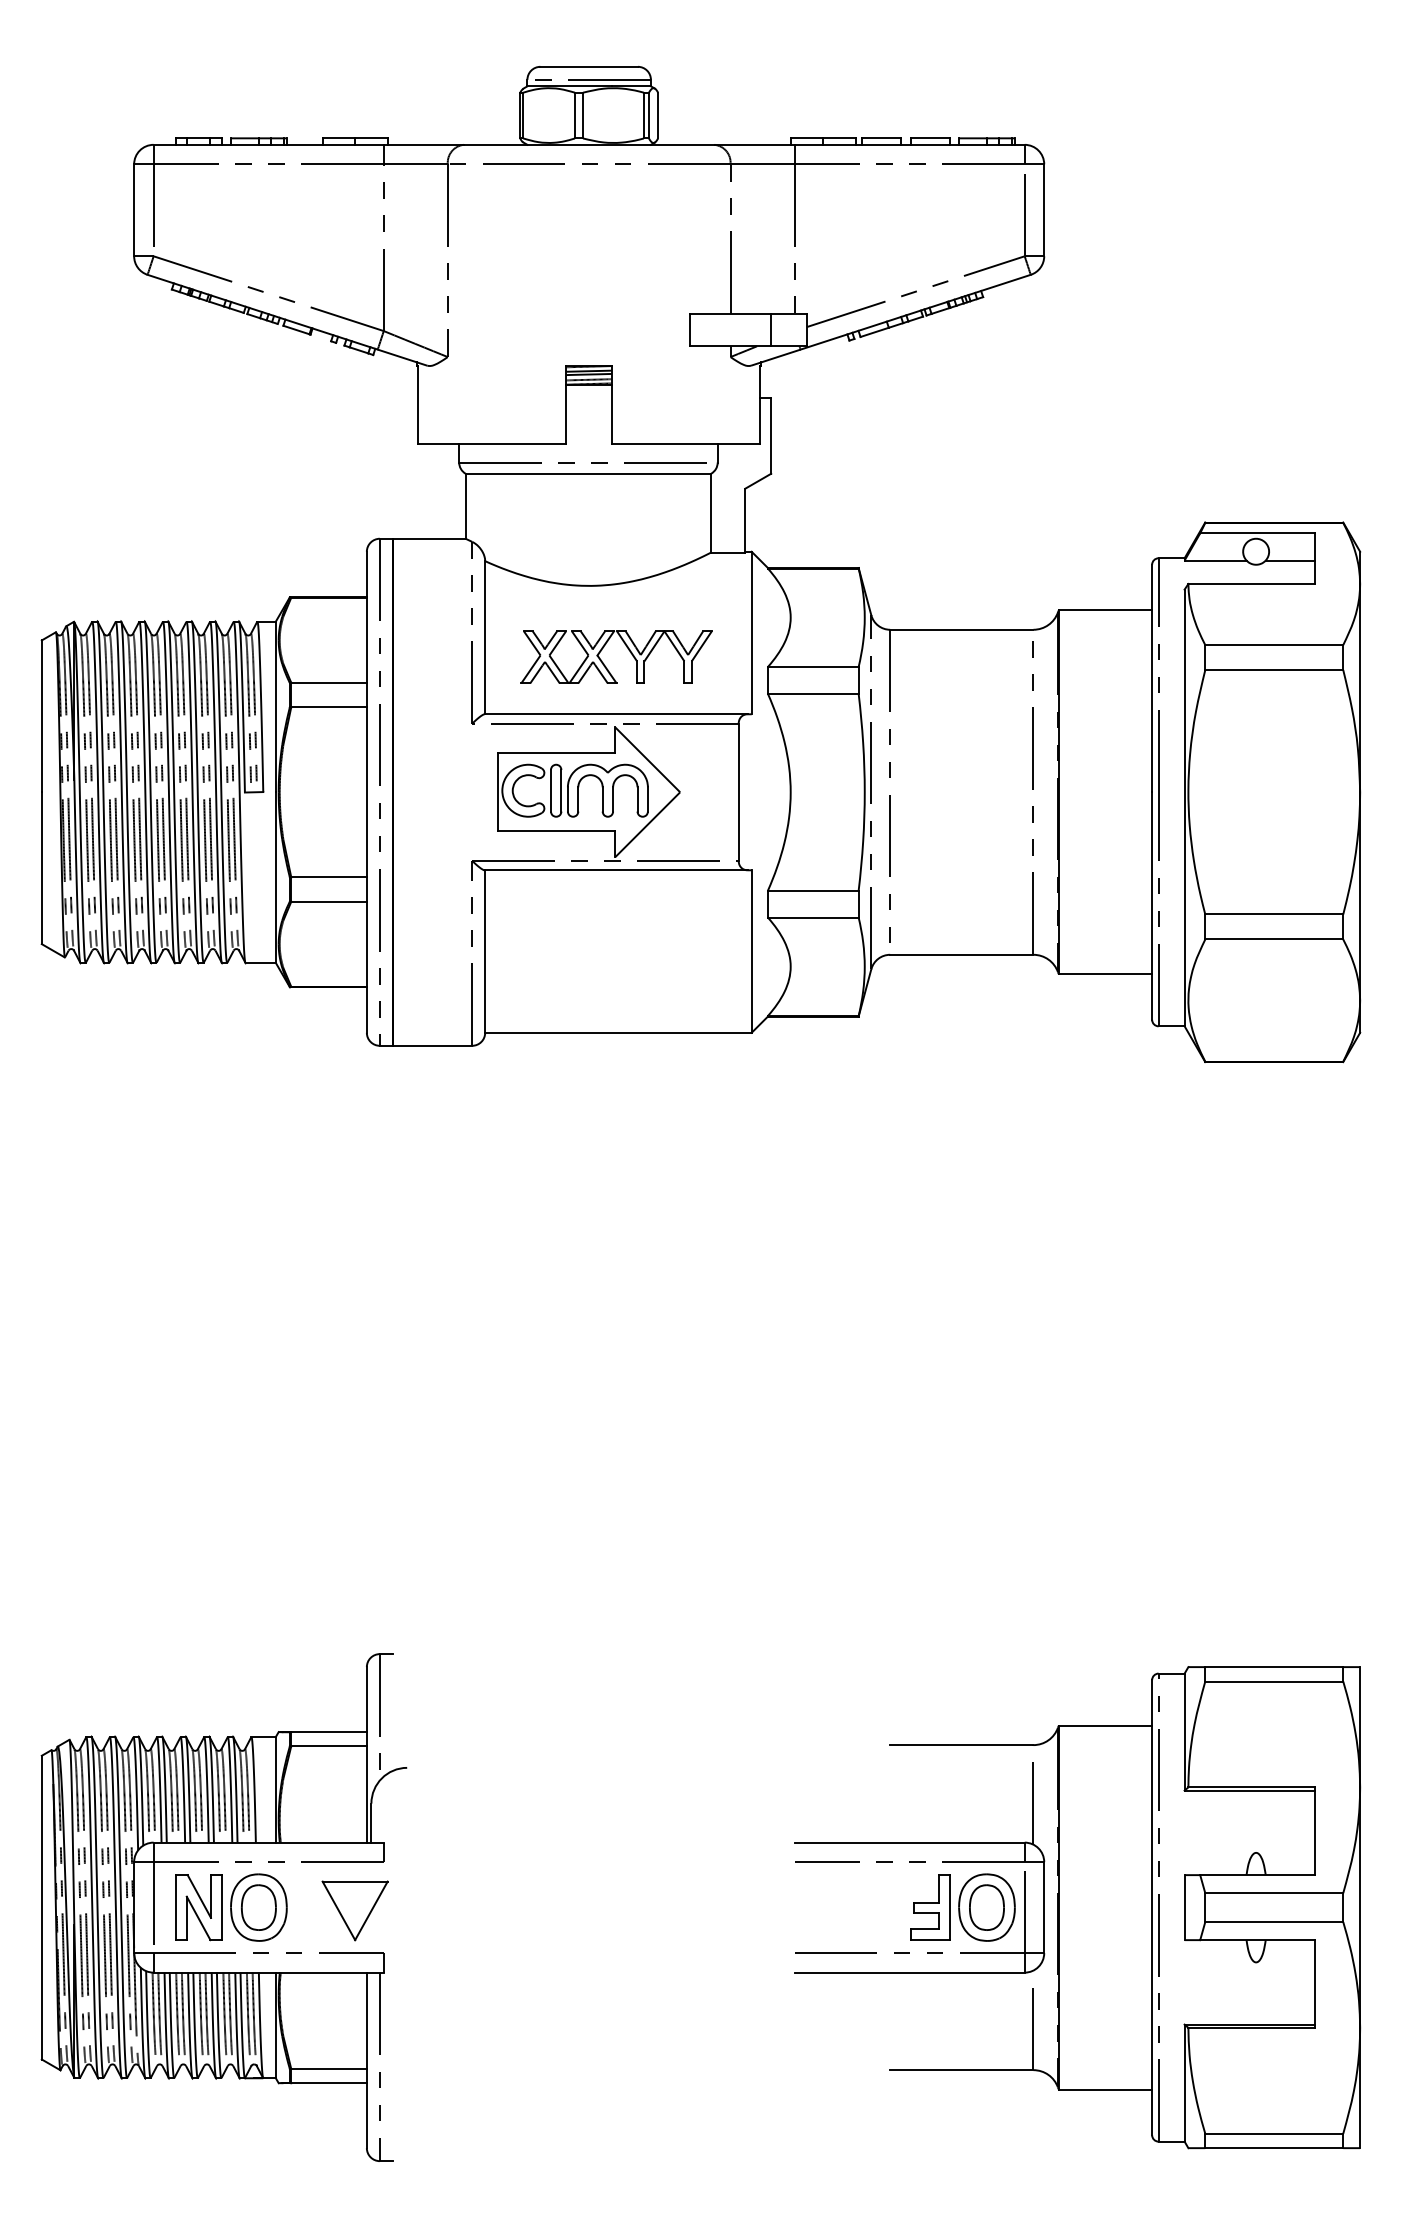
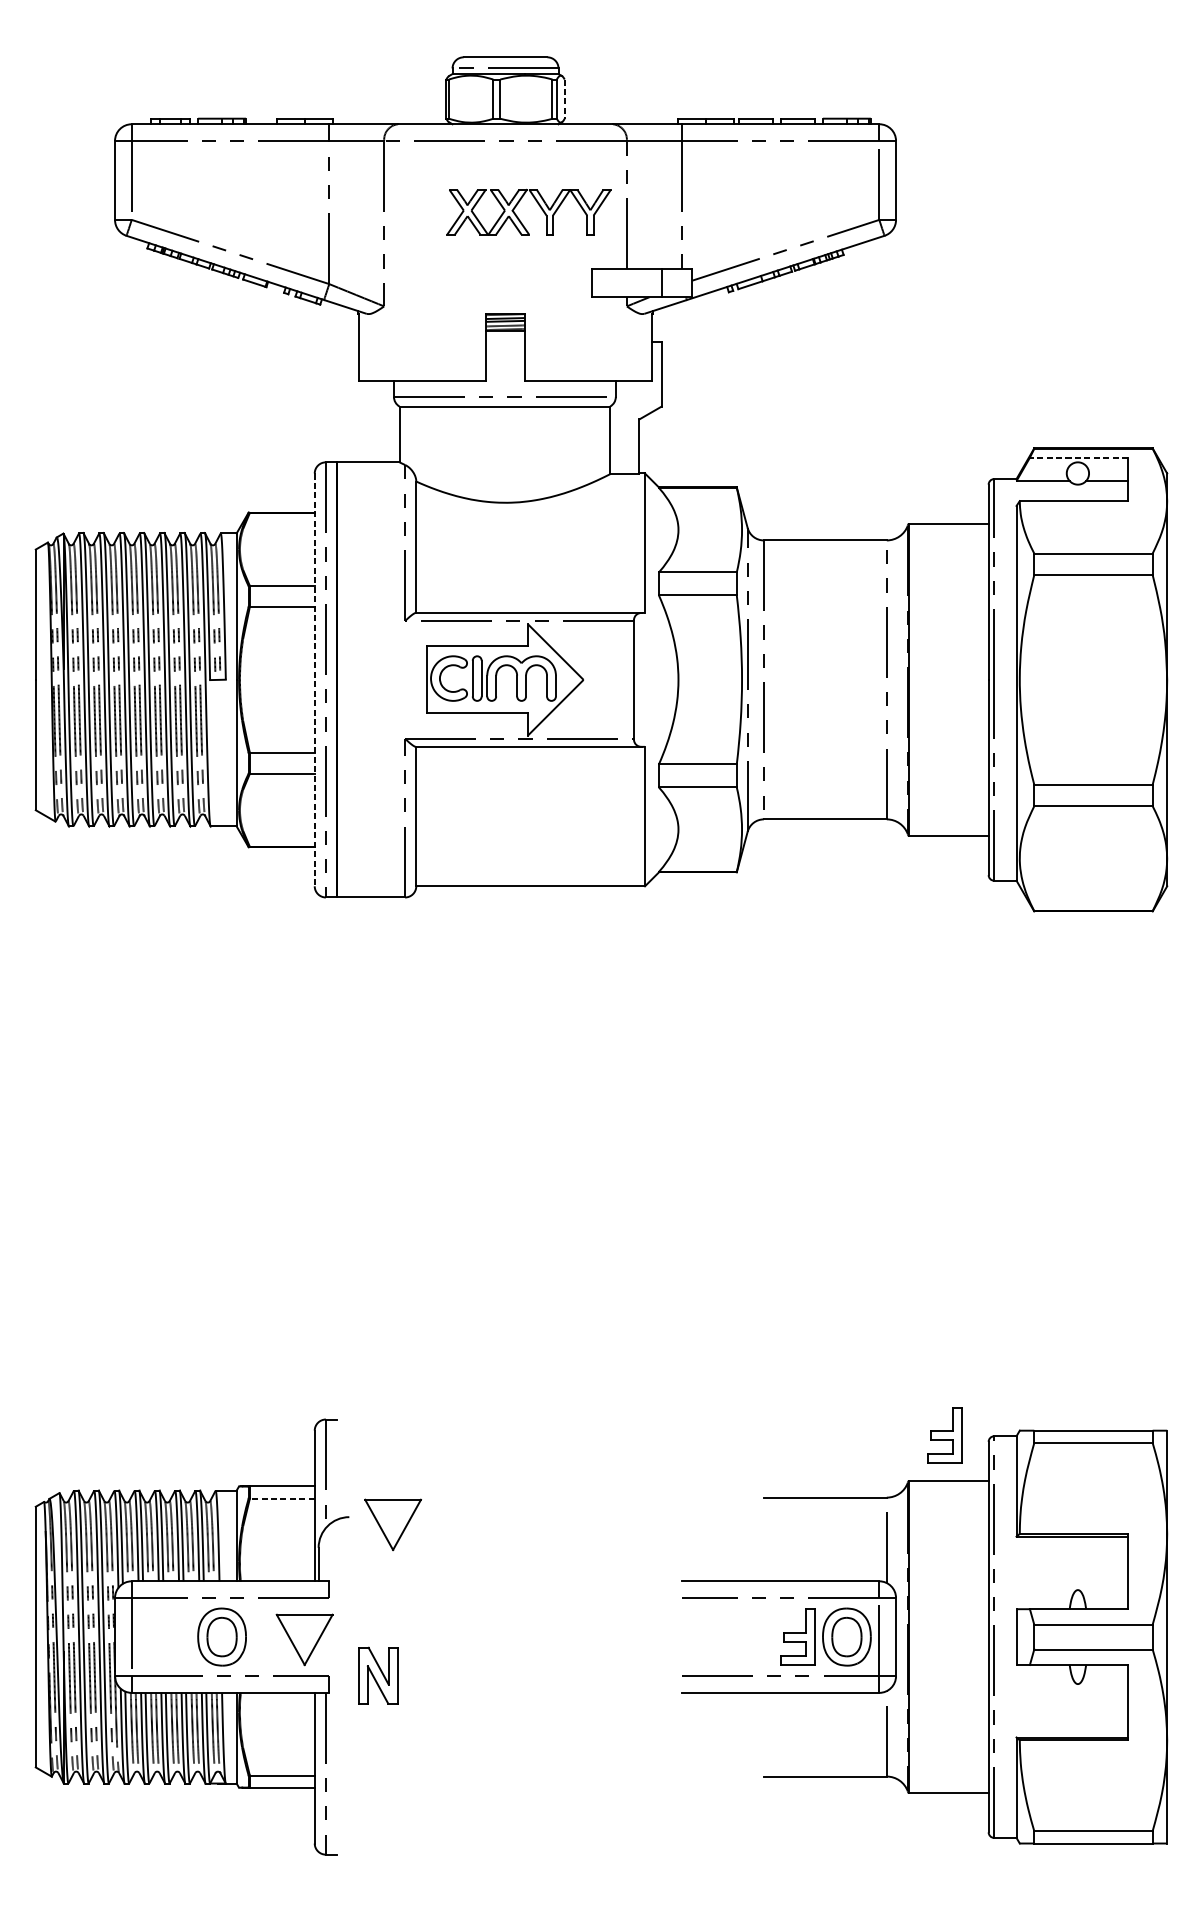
line: (658, 115) -> (565, 99), solid -> dashed
line: (1256, 533) -> (1078, 457), solid -> dashed
part: (628, 650) -> (539, 206), moved
line: (366, 792) -> (314, 680), solid -> dashed
part: (1101, 1672) -> (945, 1435), added
line: (329, 1746) -> (282, 1498), solid -> dashed
part: (457, 1776) -> (392, 1524), added
part: (198, 1907) -> (377, 1675), moved

